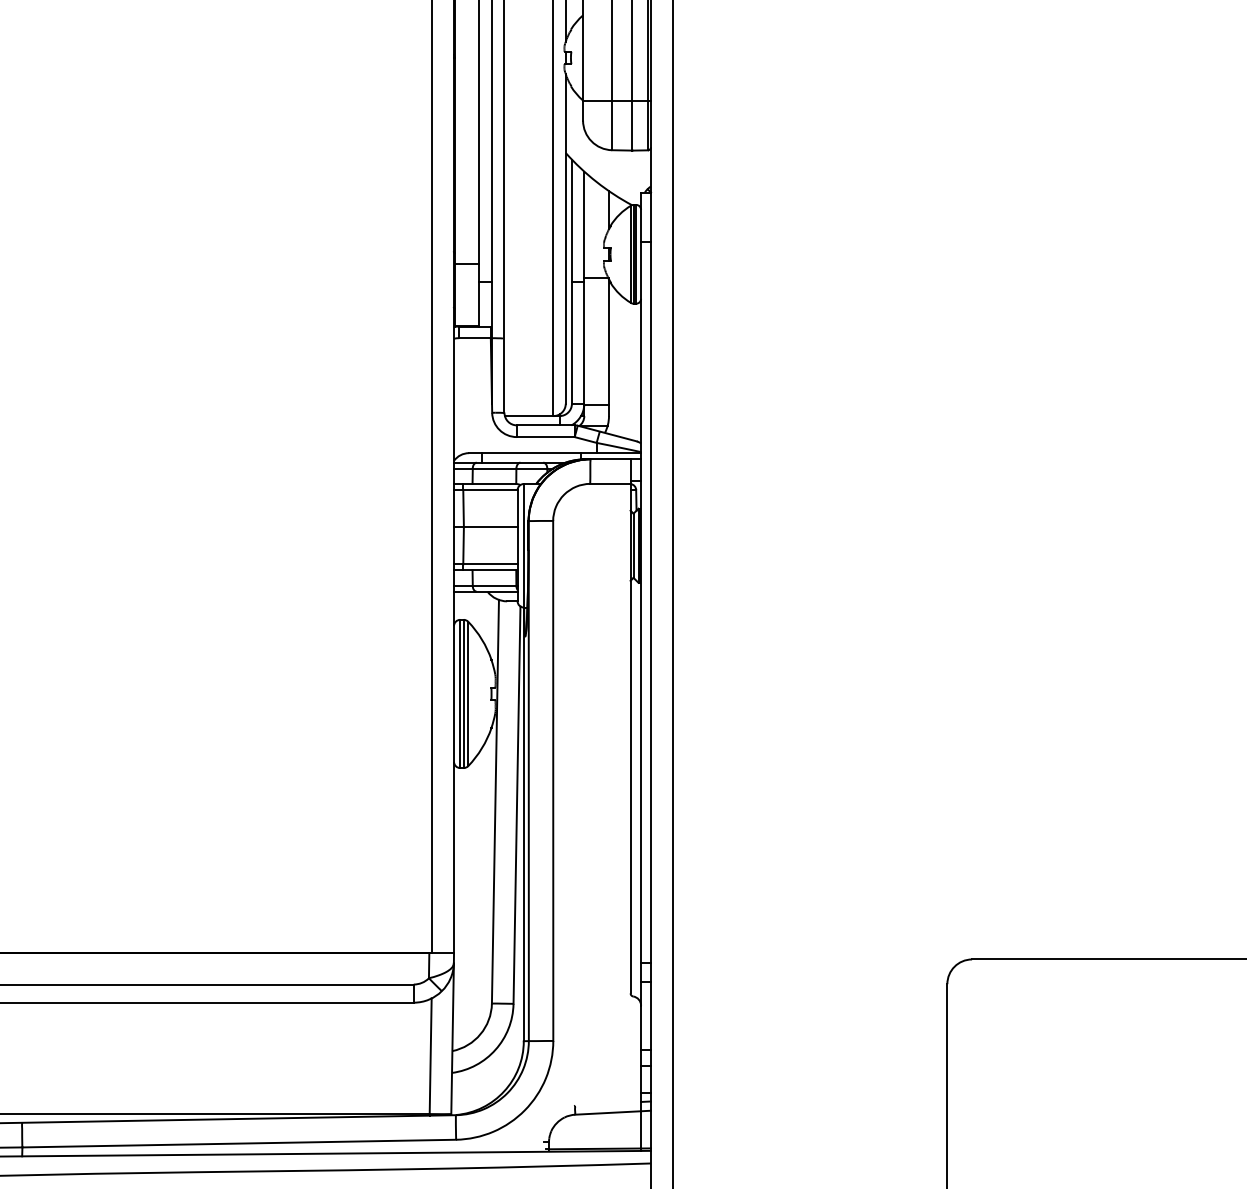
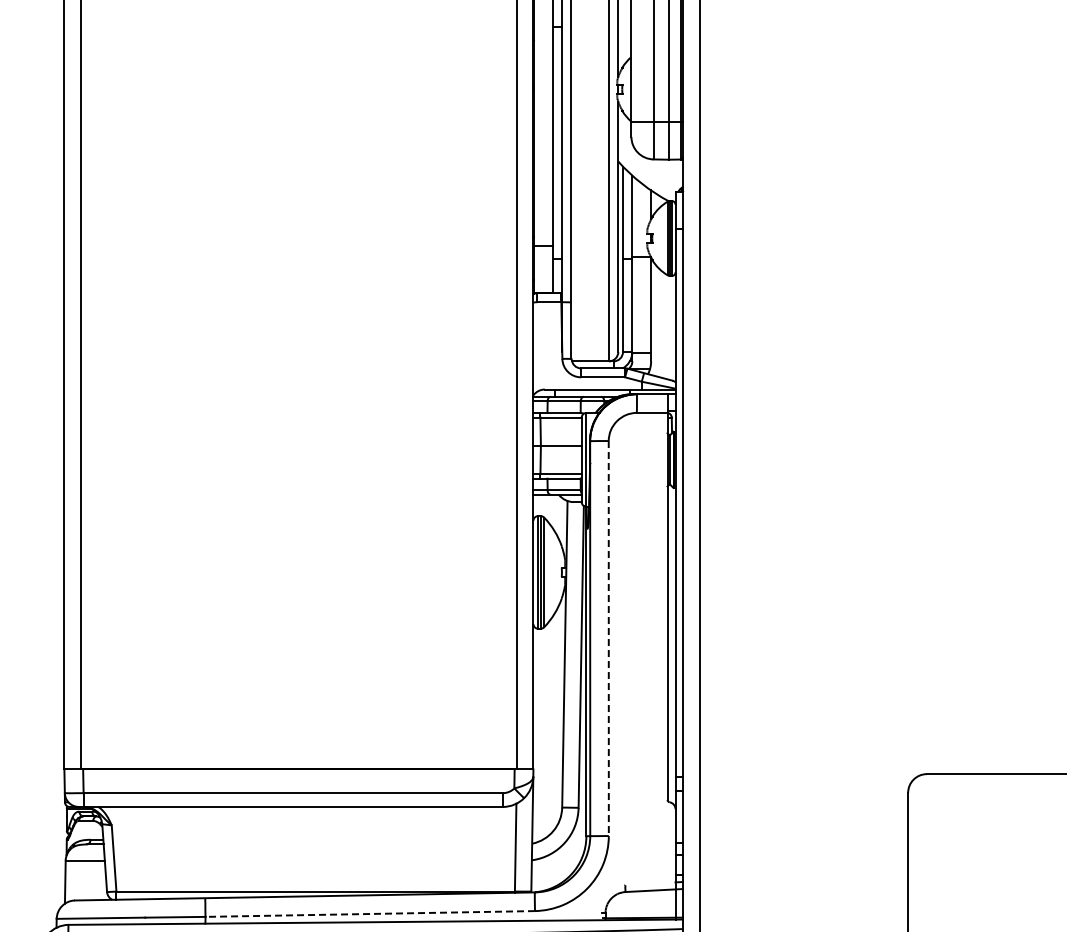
line: (552, 780) -> (608, 638), solid -> dashed
line: (239, 1142) -> (370, 913), solid -> dashed

